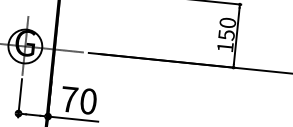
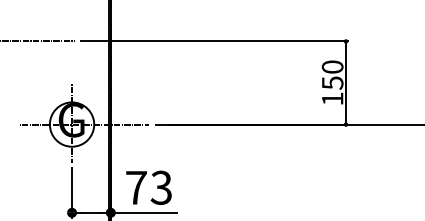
text: (88, 101) -> (161, 187), 70 -> 73

